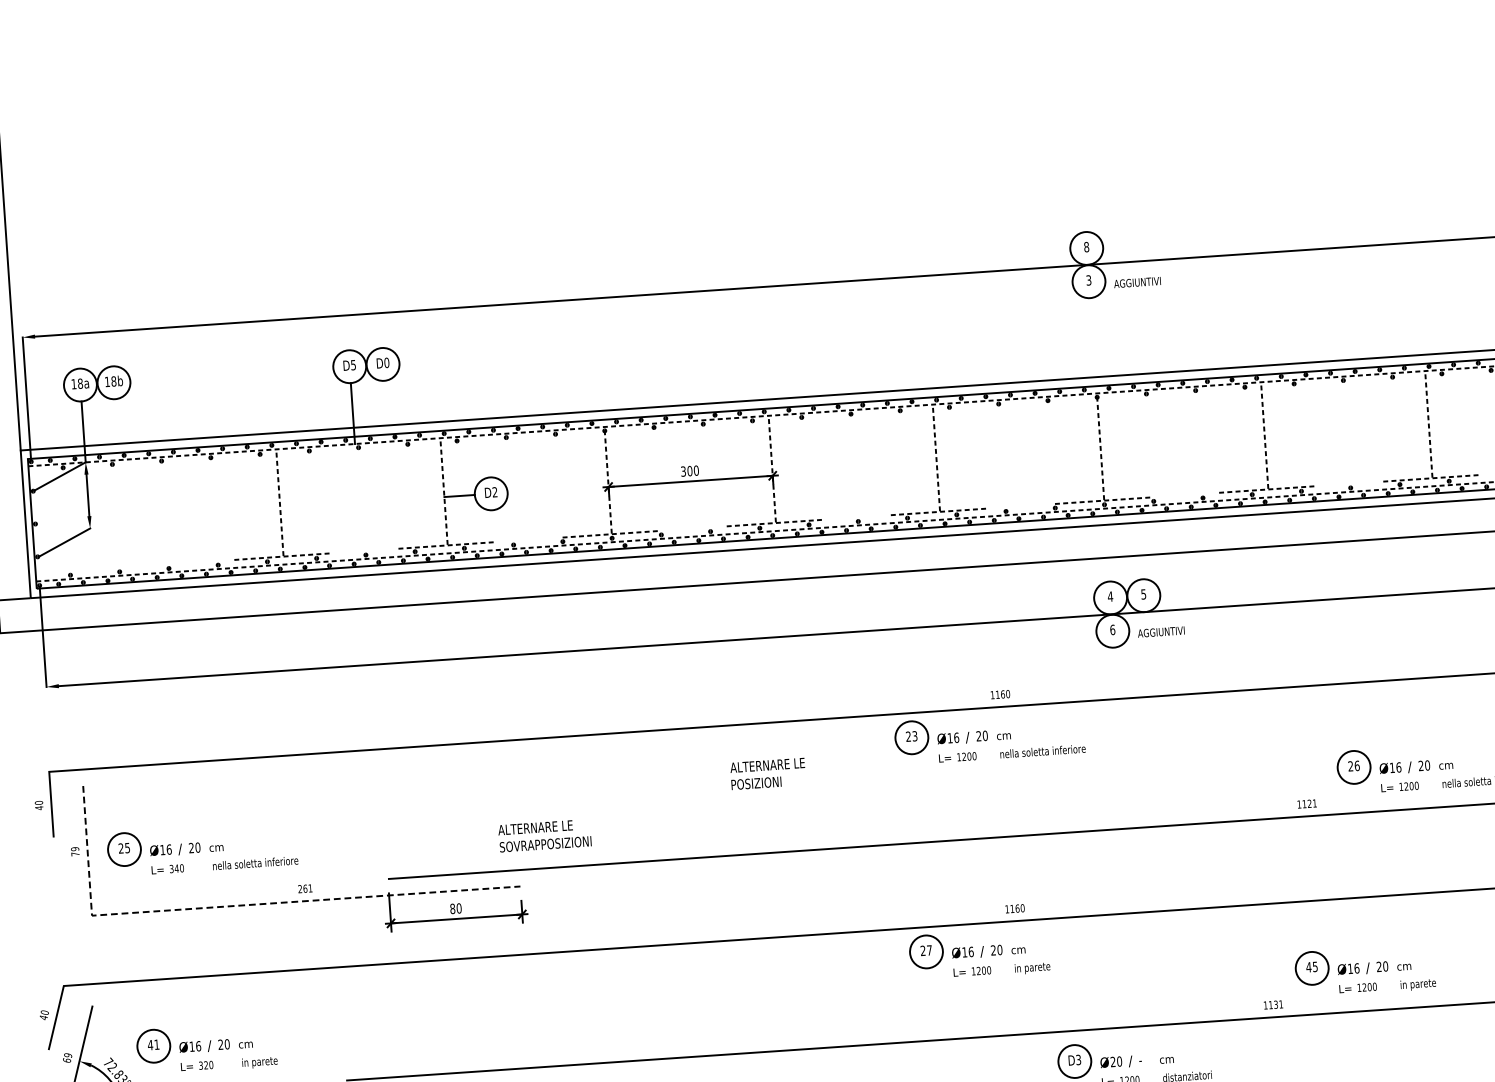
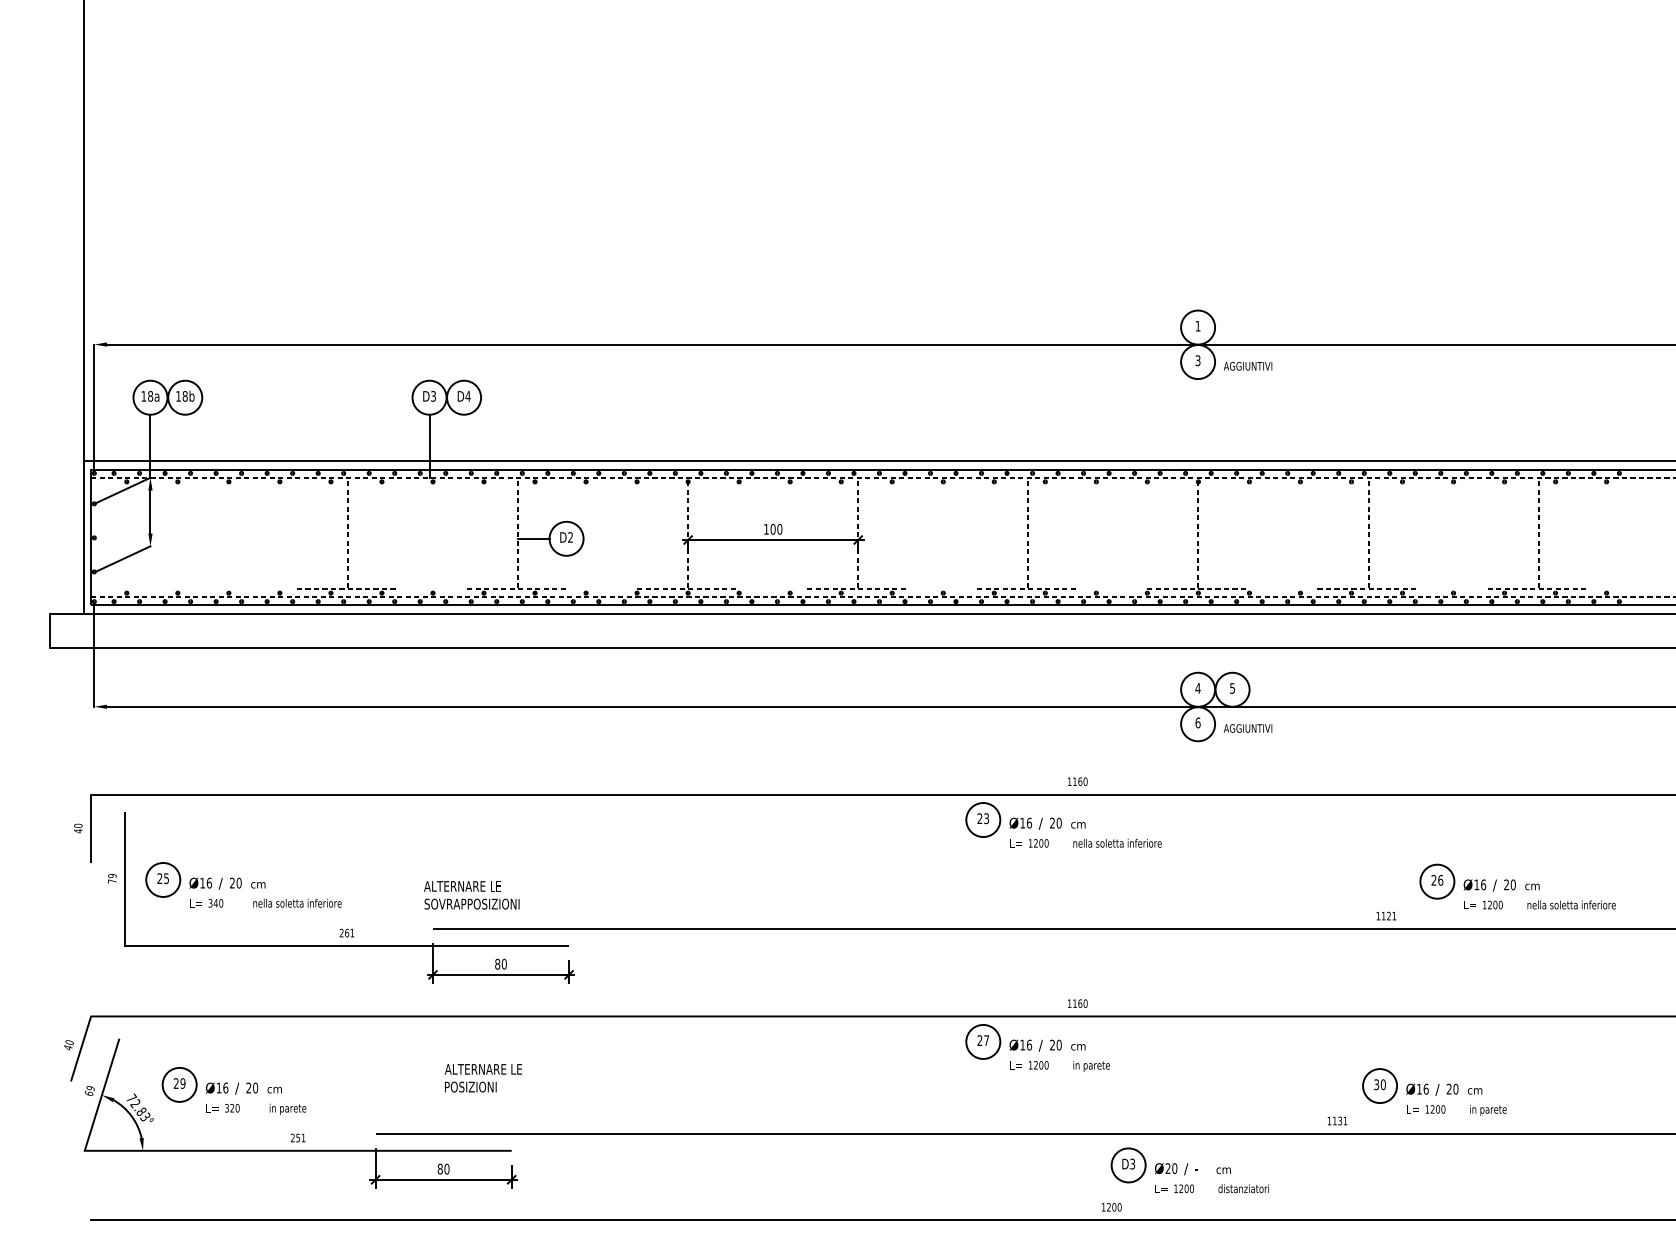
text: (1086, 246) -> (1197, 325), 8 -> 1
text: (386, 363) -> (467, 396), D0 -> D4
text: (353, 364) -> (433, 395), D5 -> D3
text: (683, 471) -> (766, 529), 300 -> 100
text: (768, 774) -> (483, 1078), moved
text: (544, 835) -> (471, 895), moved
line: (240, 905) -> (279, 945), dashed -> solid
text: (1311, 966) -> (1379, 1084), 45 -> 30
text: (153, 1044) -> (179, 1083), 41 -> 29

